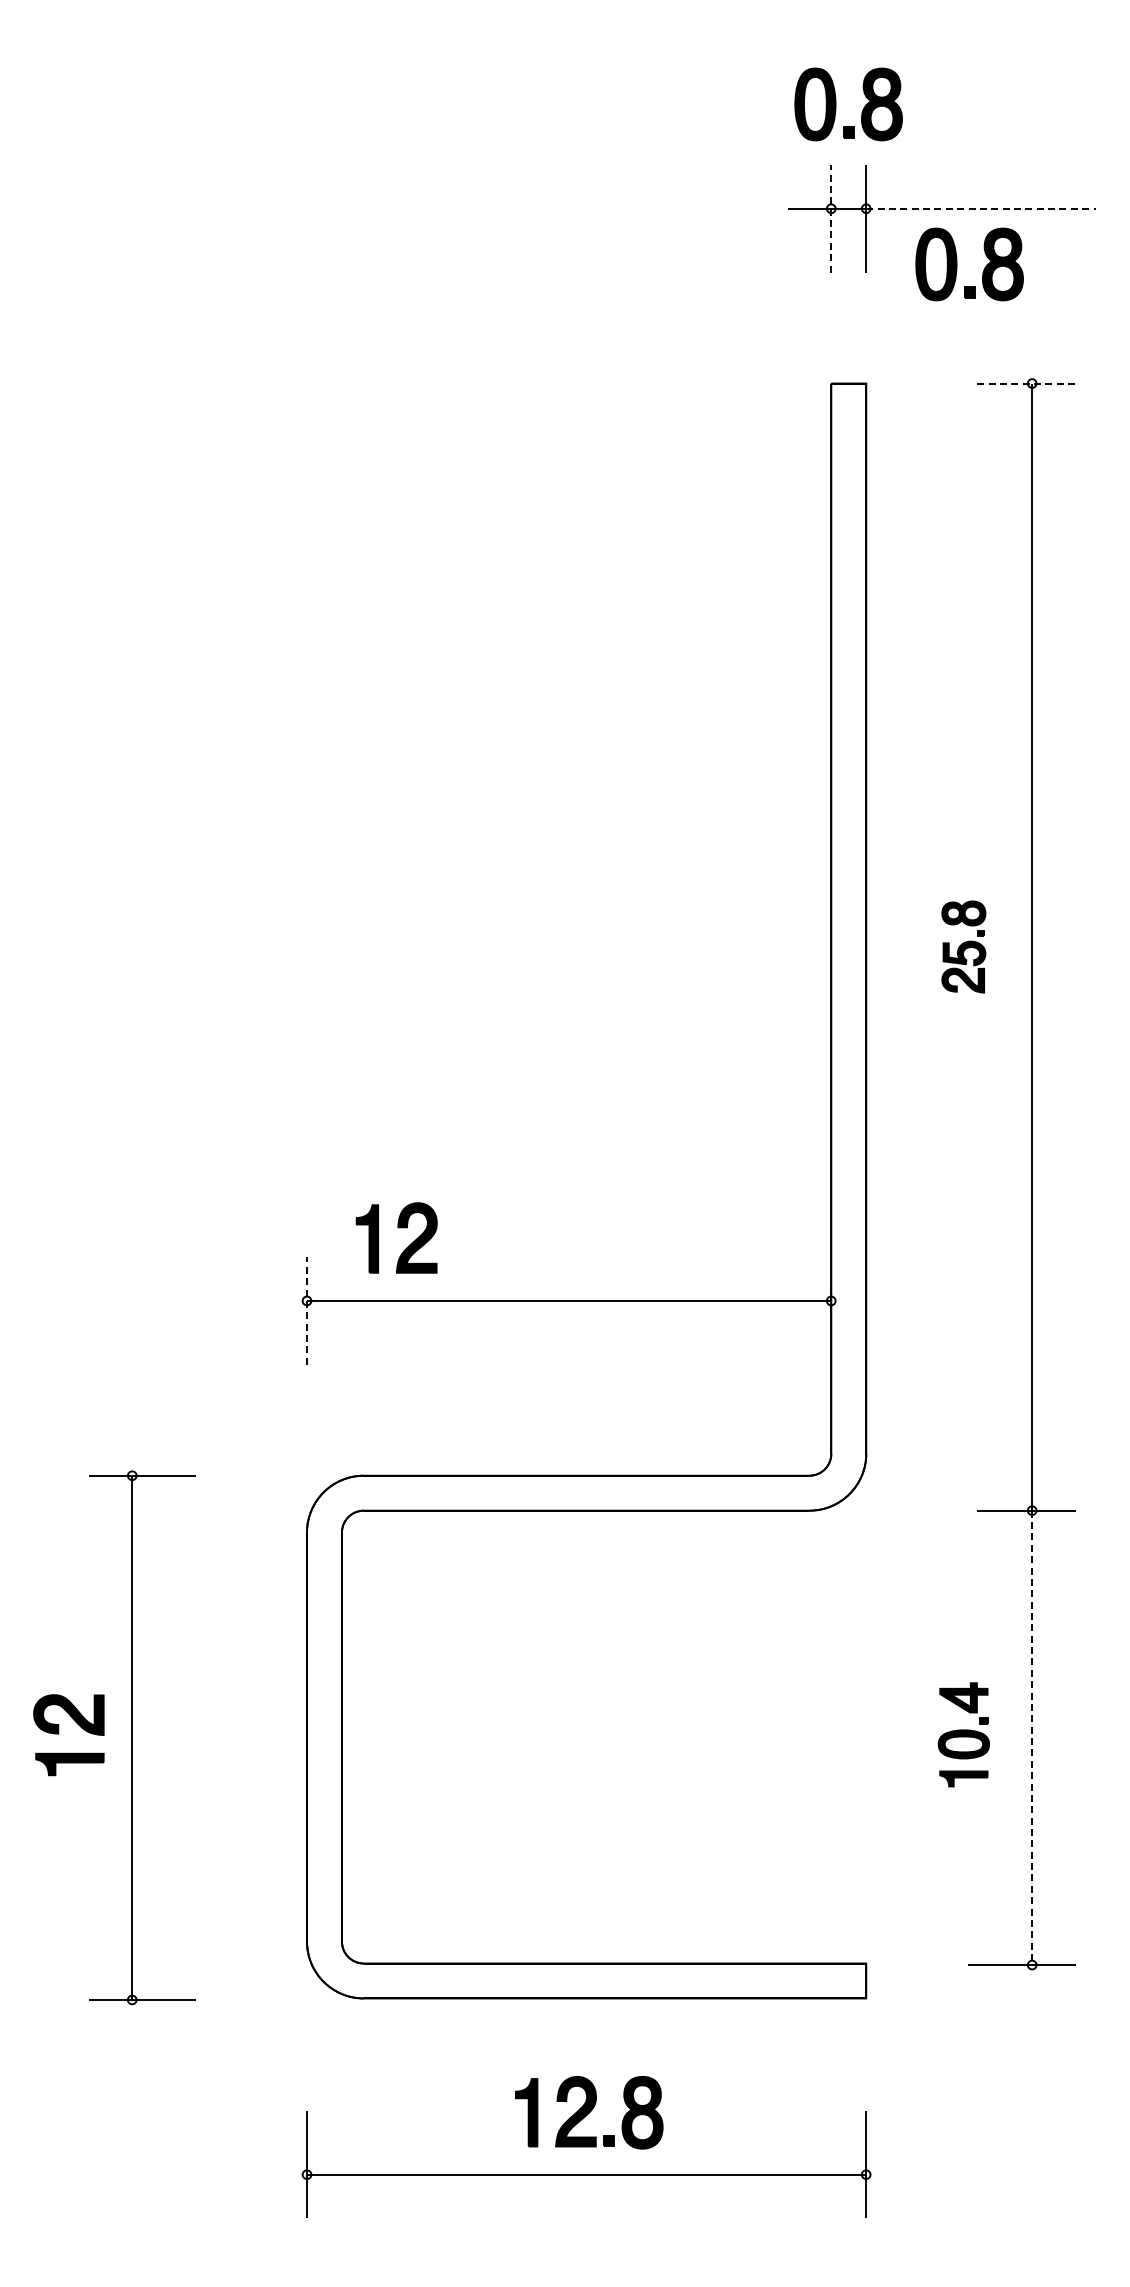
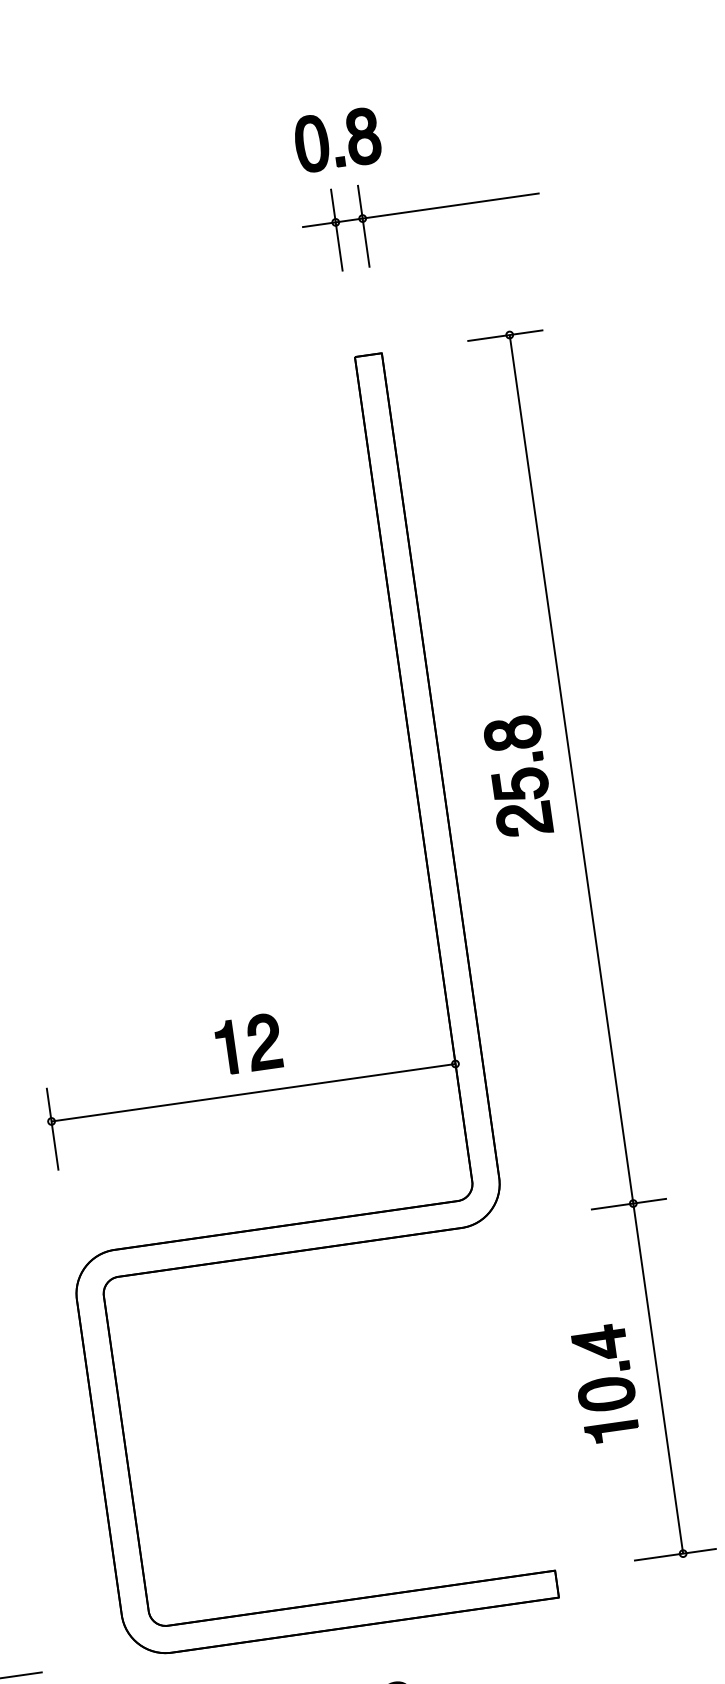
line: (981, 208) -> (451, 205), dashed -> solid
line: (831, 218) -> (336, 229), dashed -> solid
part: (957, 264) -> (439, 251), removed
line: (1027, 383) -> (506, 335), dashed -> solid
part: (963, 946) -> (518, 776), size x1.67
part: (397, 1228) -> (248, 1036), moved
line: (307, 1311) -> (53, 1129), dashed -> solid
part: (963, 1734) -> (604, 1383), size x1.43
line: (1032, 1738) -> (658, 1379), dashed -> solid

